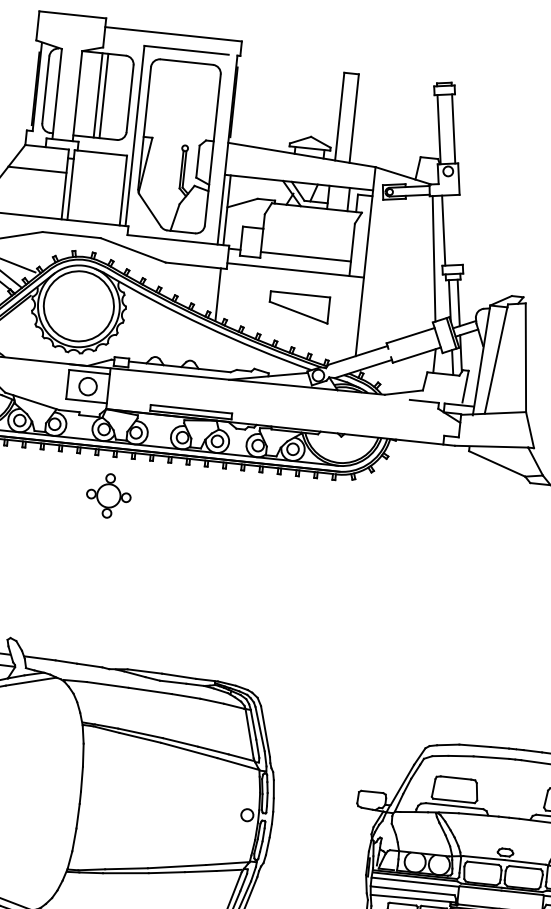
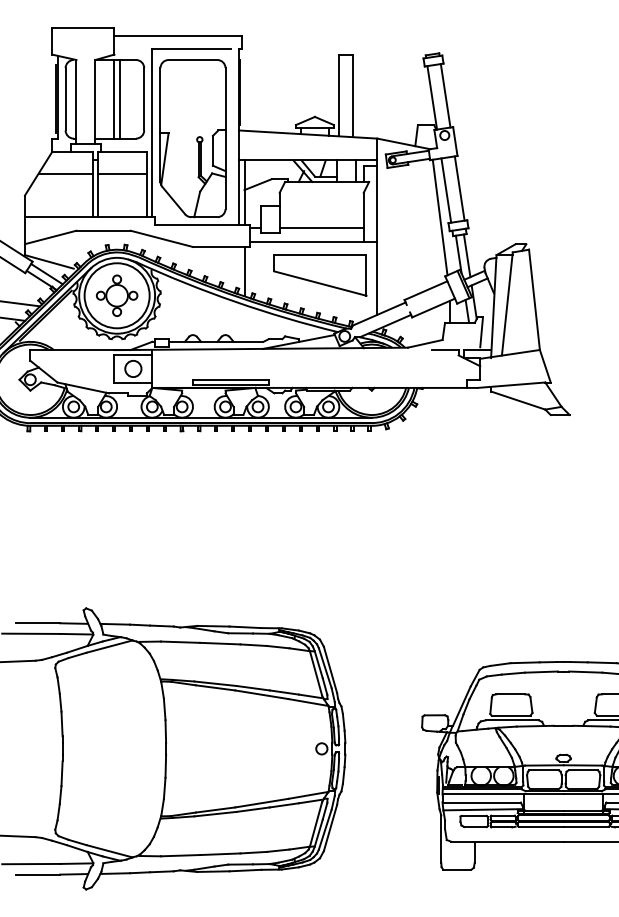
line: (98, 175) -> (122, 173), added
line: (458, 229) -> (459, 188), added
part: (299, 307) -> (320, 275), size x1.67
part: (108, 495) -> (116, 295), moved

